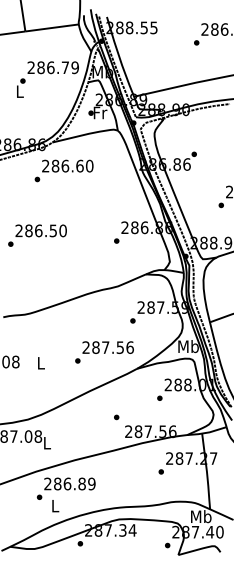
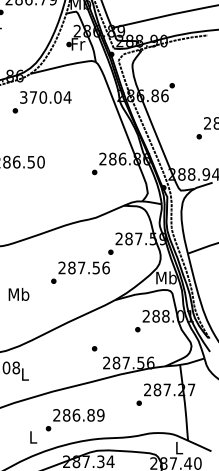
text: (67, 165) -> (45, 96), 286.60 -> 370.04
text: (104, 352) -> (80, 272), moved
text: (40, 362) -> (18, 293), L -> Mb
text: (65, 488) -> (74, 419), moved
text: (201, 516) -> (179, 447), Mb -> L

